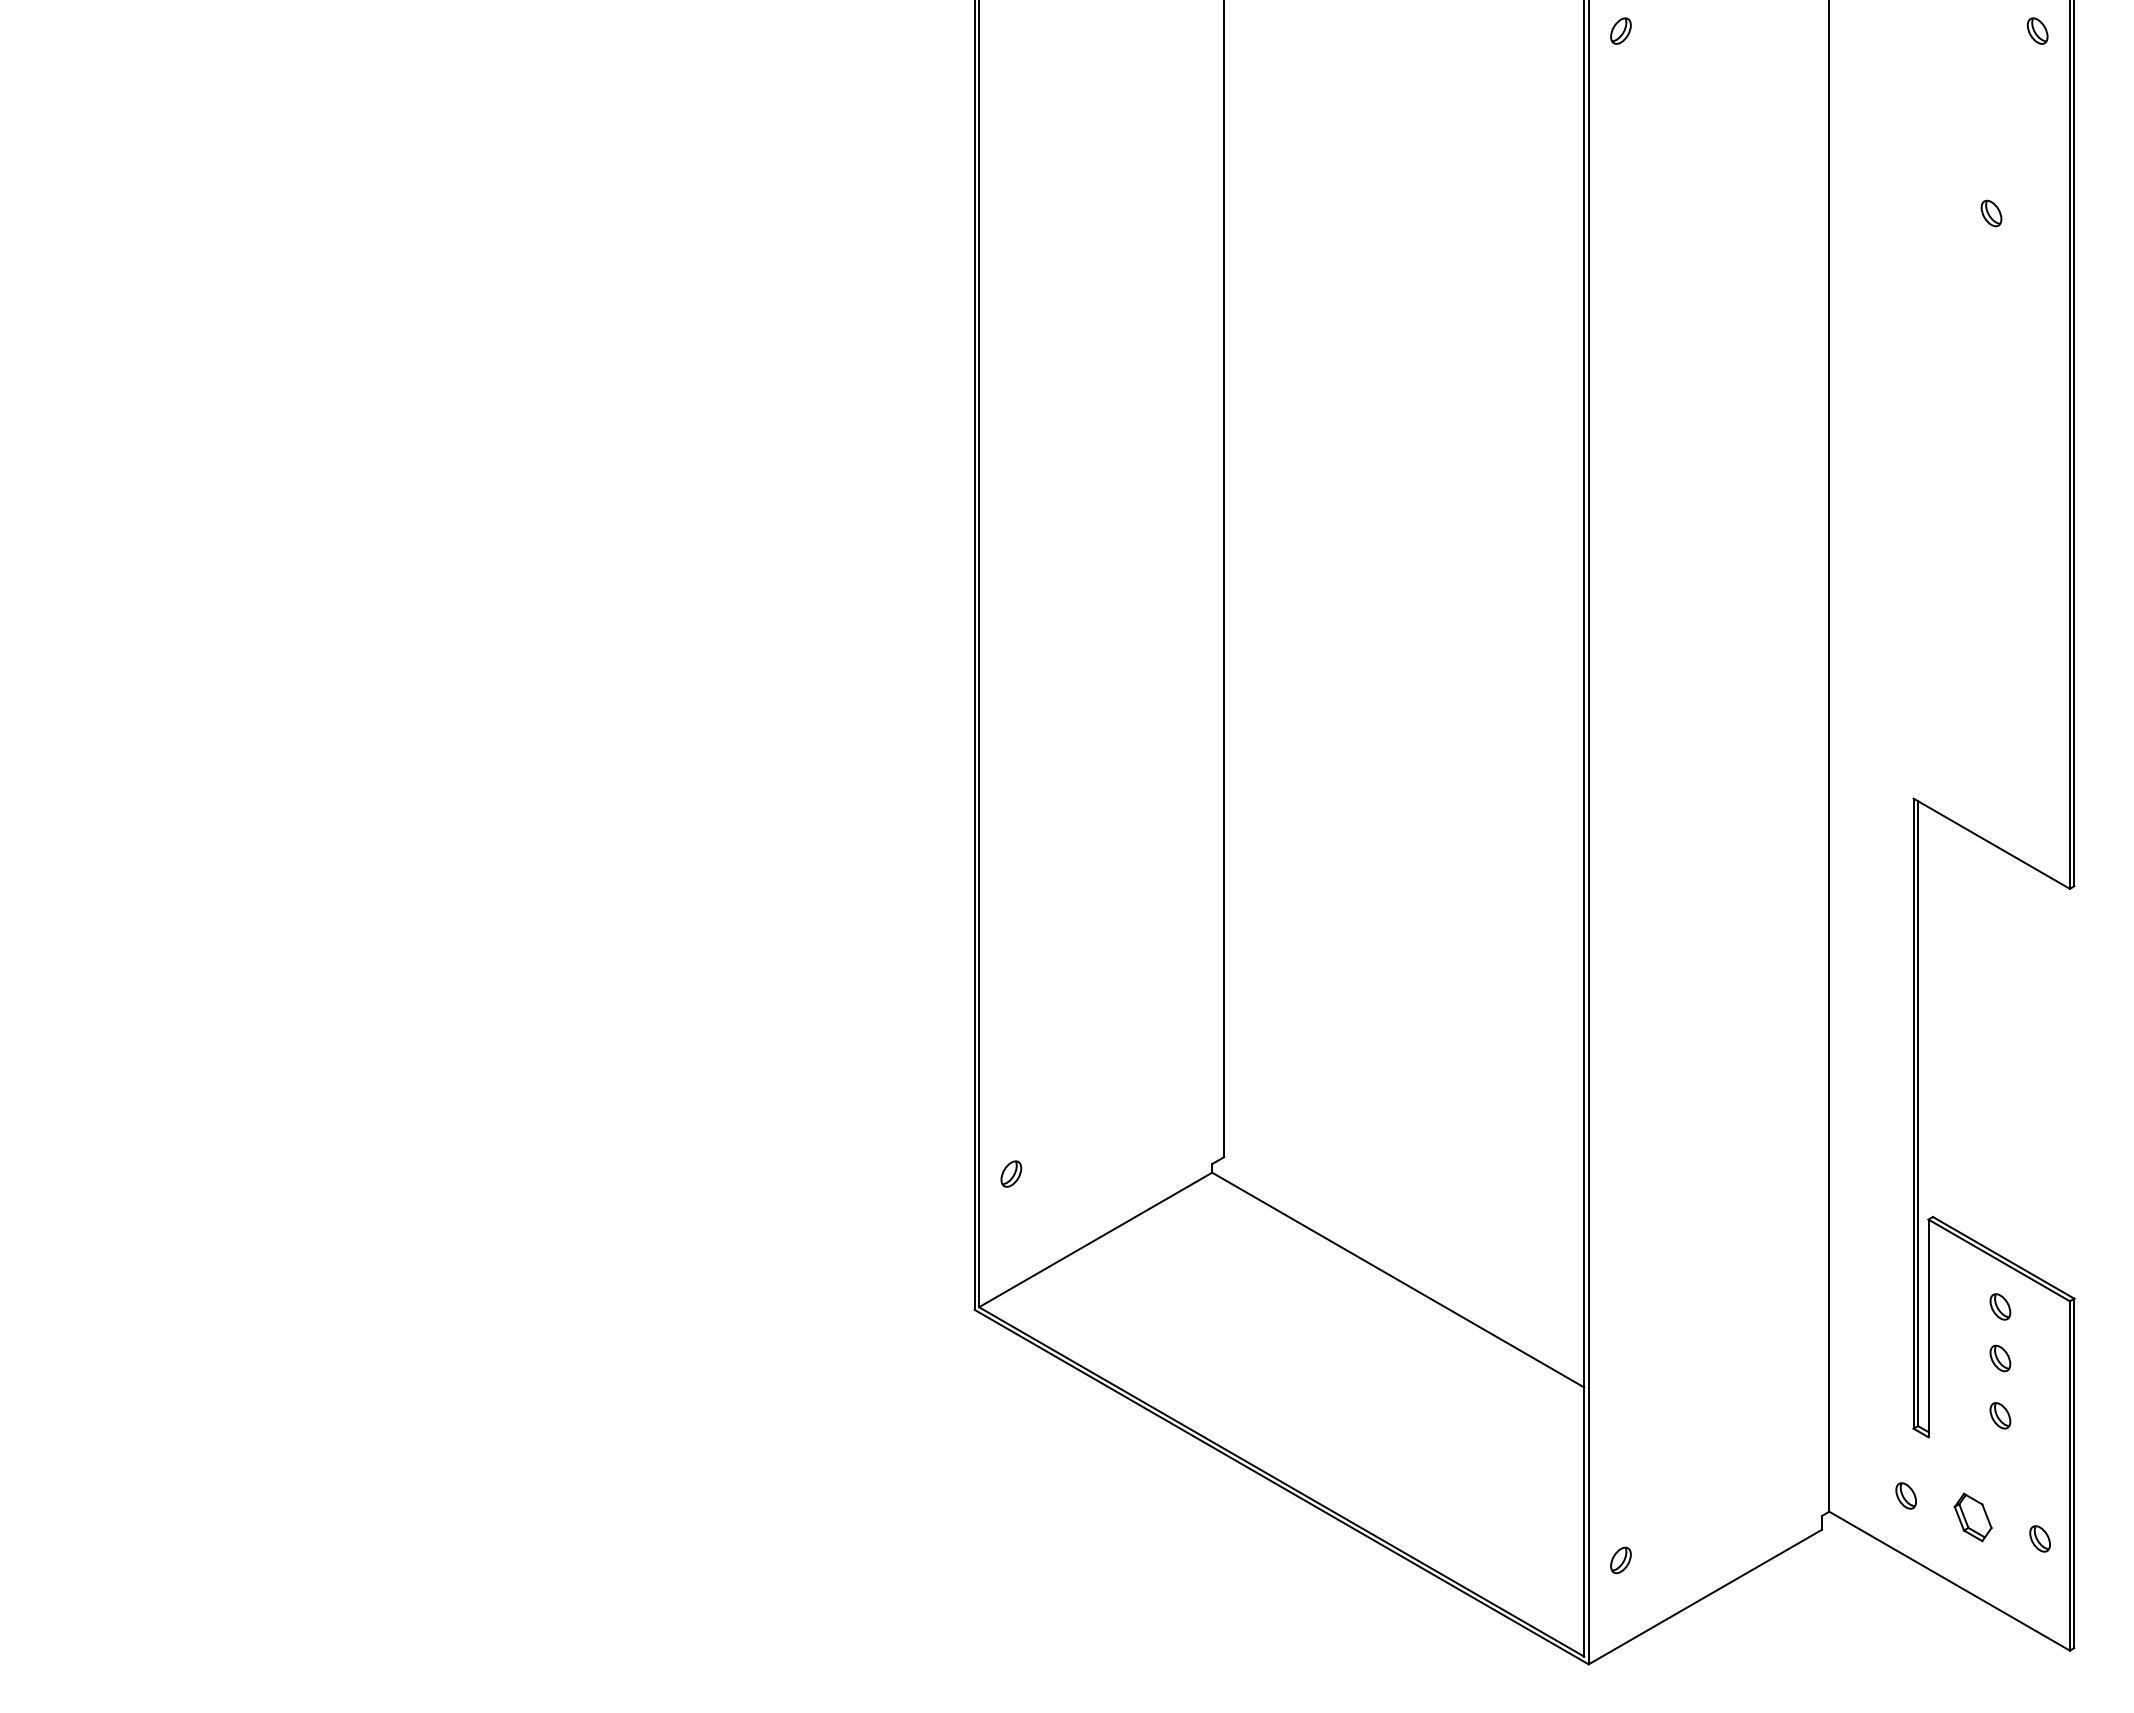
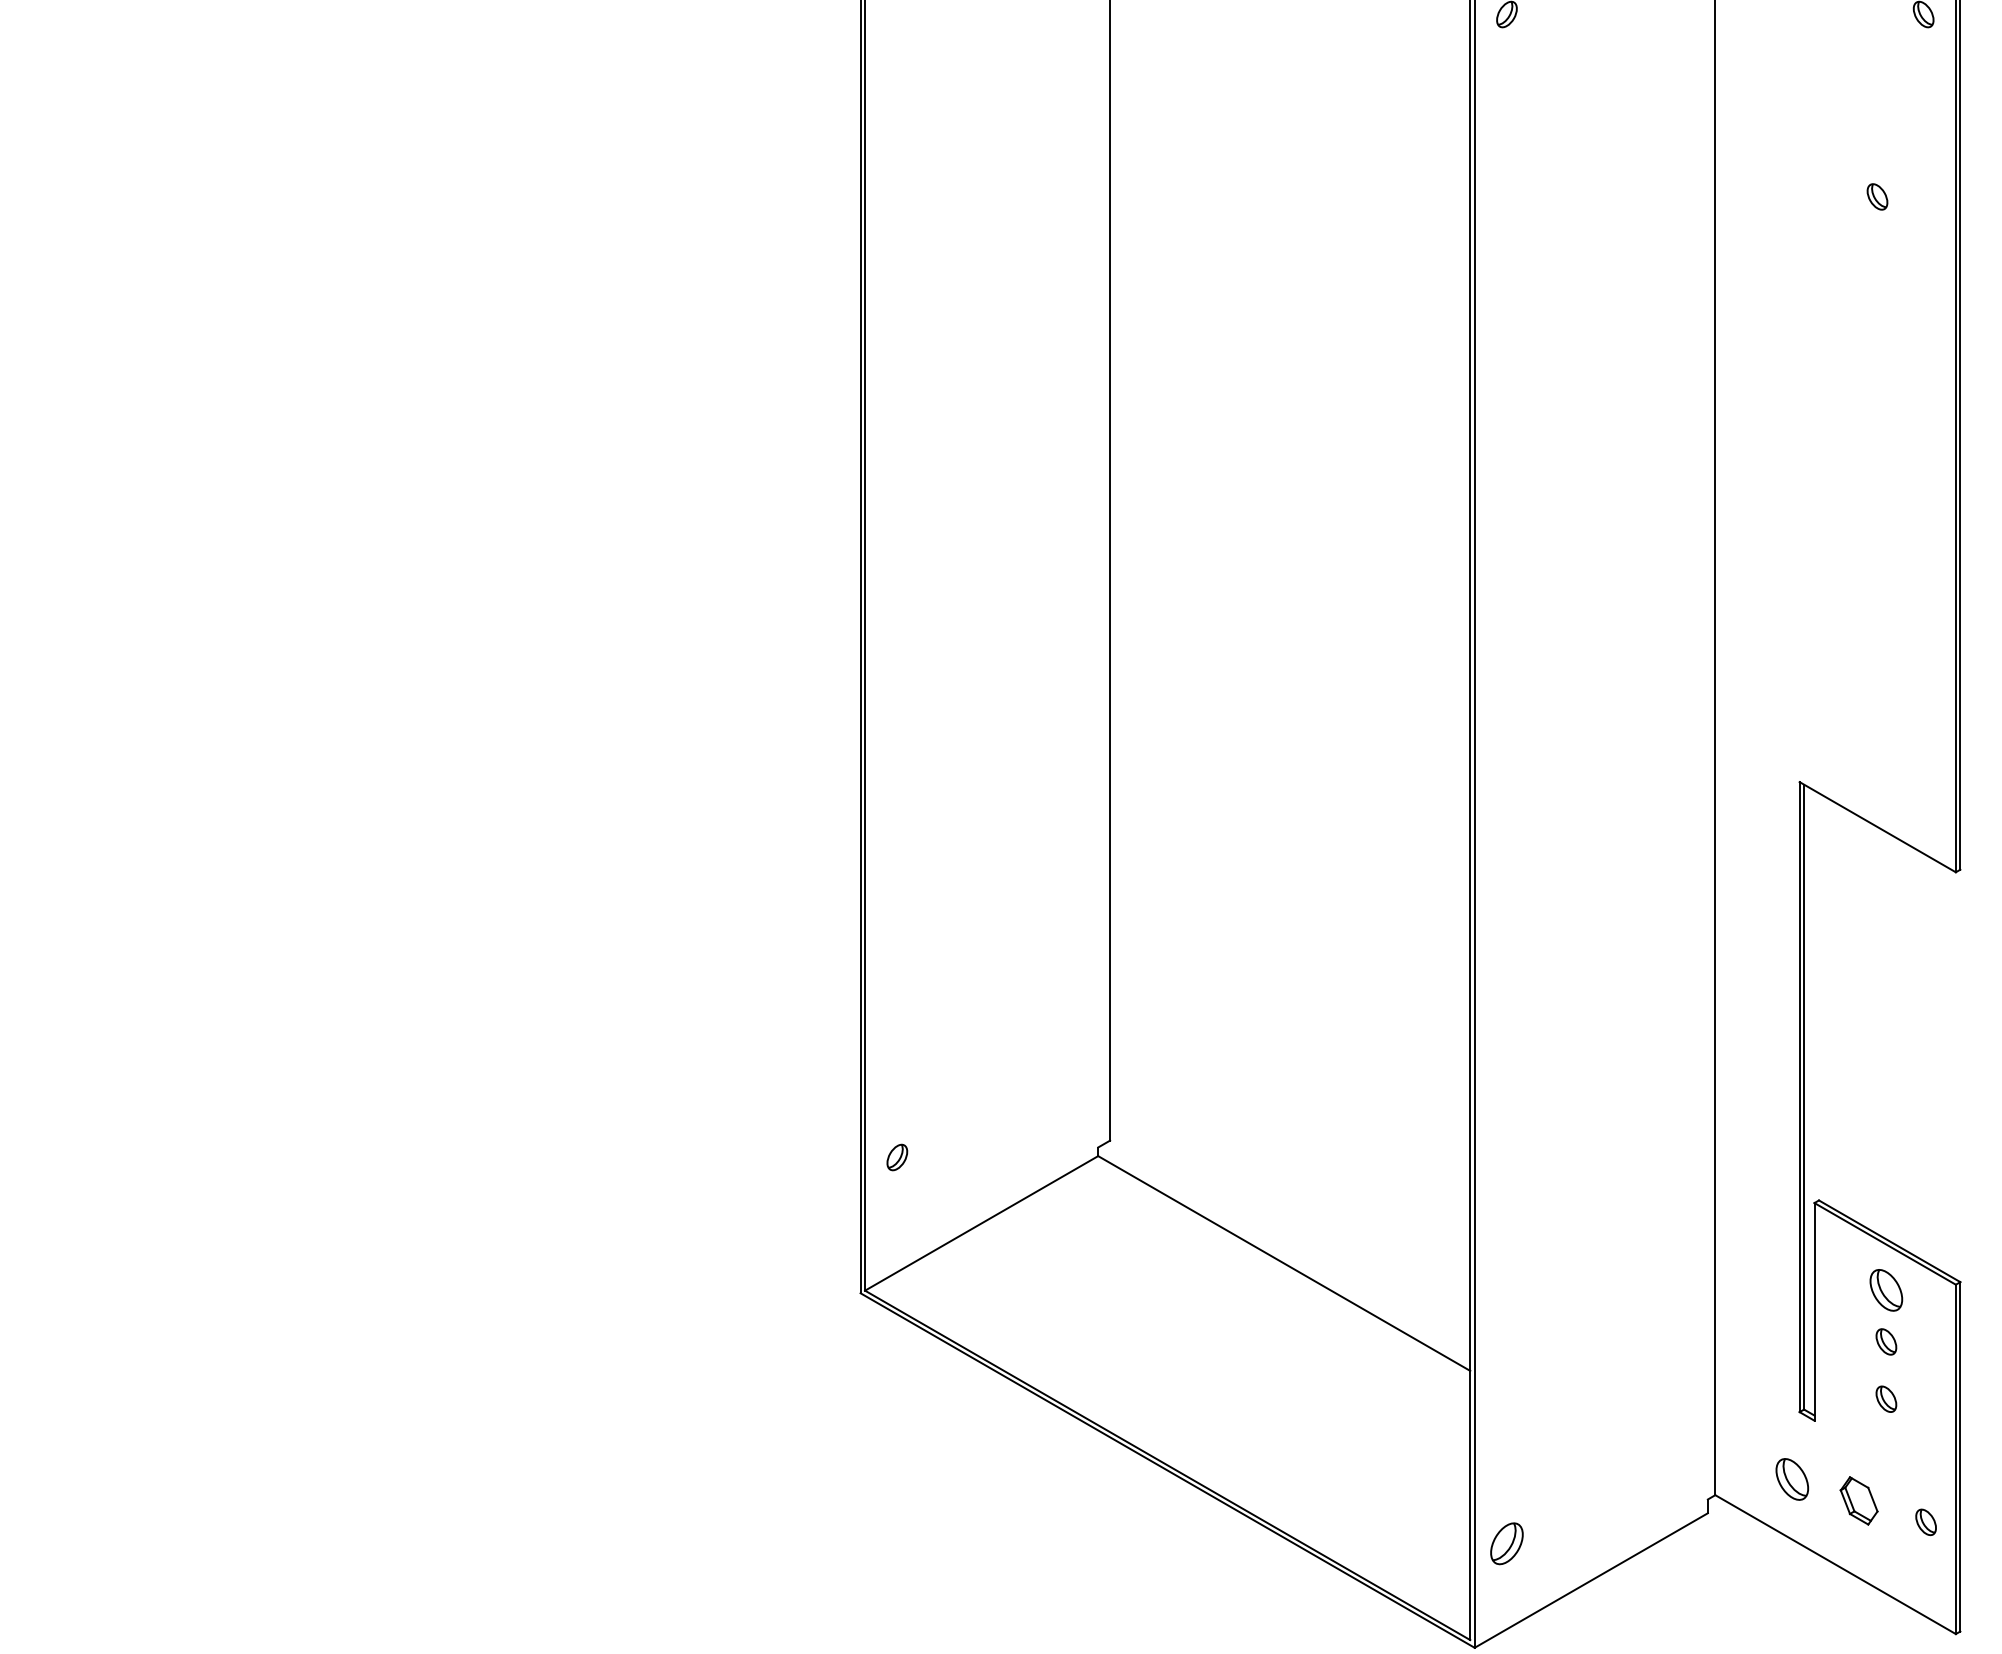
part: (2000, 1306) -> (1886, 1289), size x1.6
part: (1905, 1495) -> (1791, 1478), size x1.6
part: (1620, 1560) -> (1506, 1543), size x1.6

